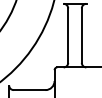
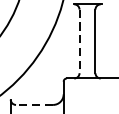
line: (68, 36) -> (79, 42), solid -> dashed
line: (29, 90) -> (34, 105), solid -> dashed

